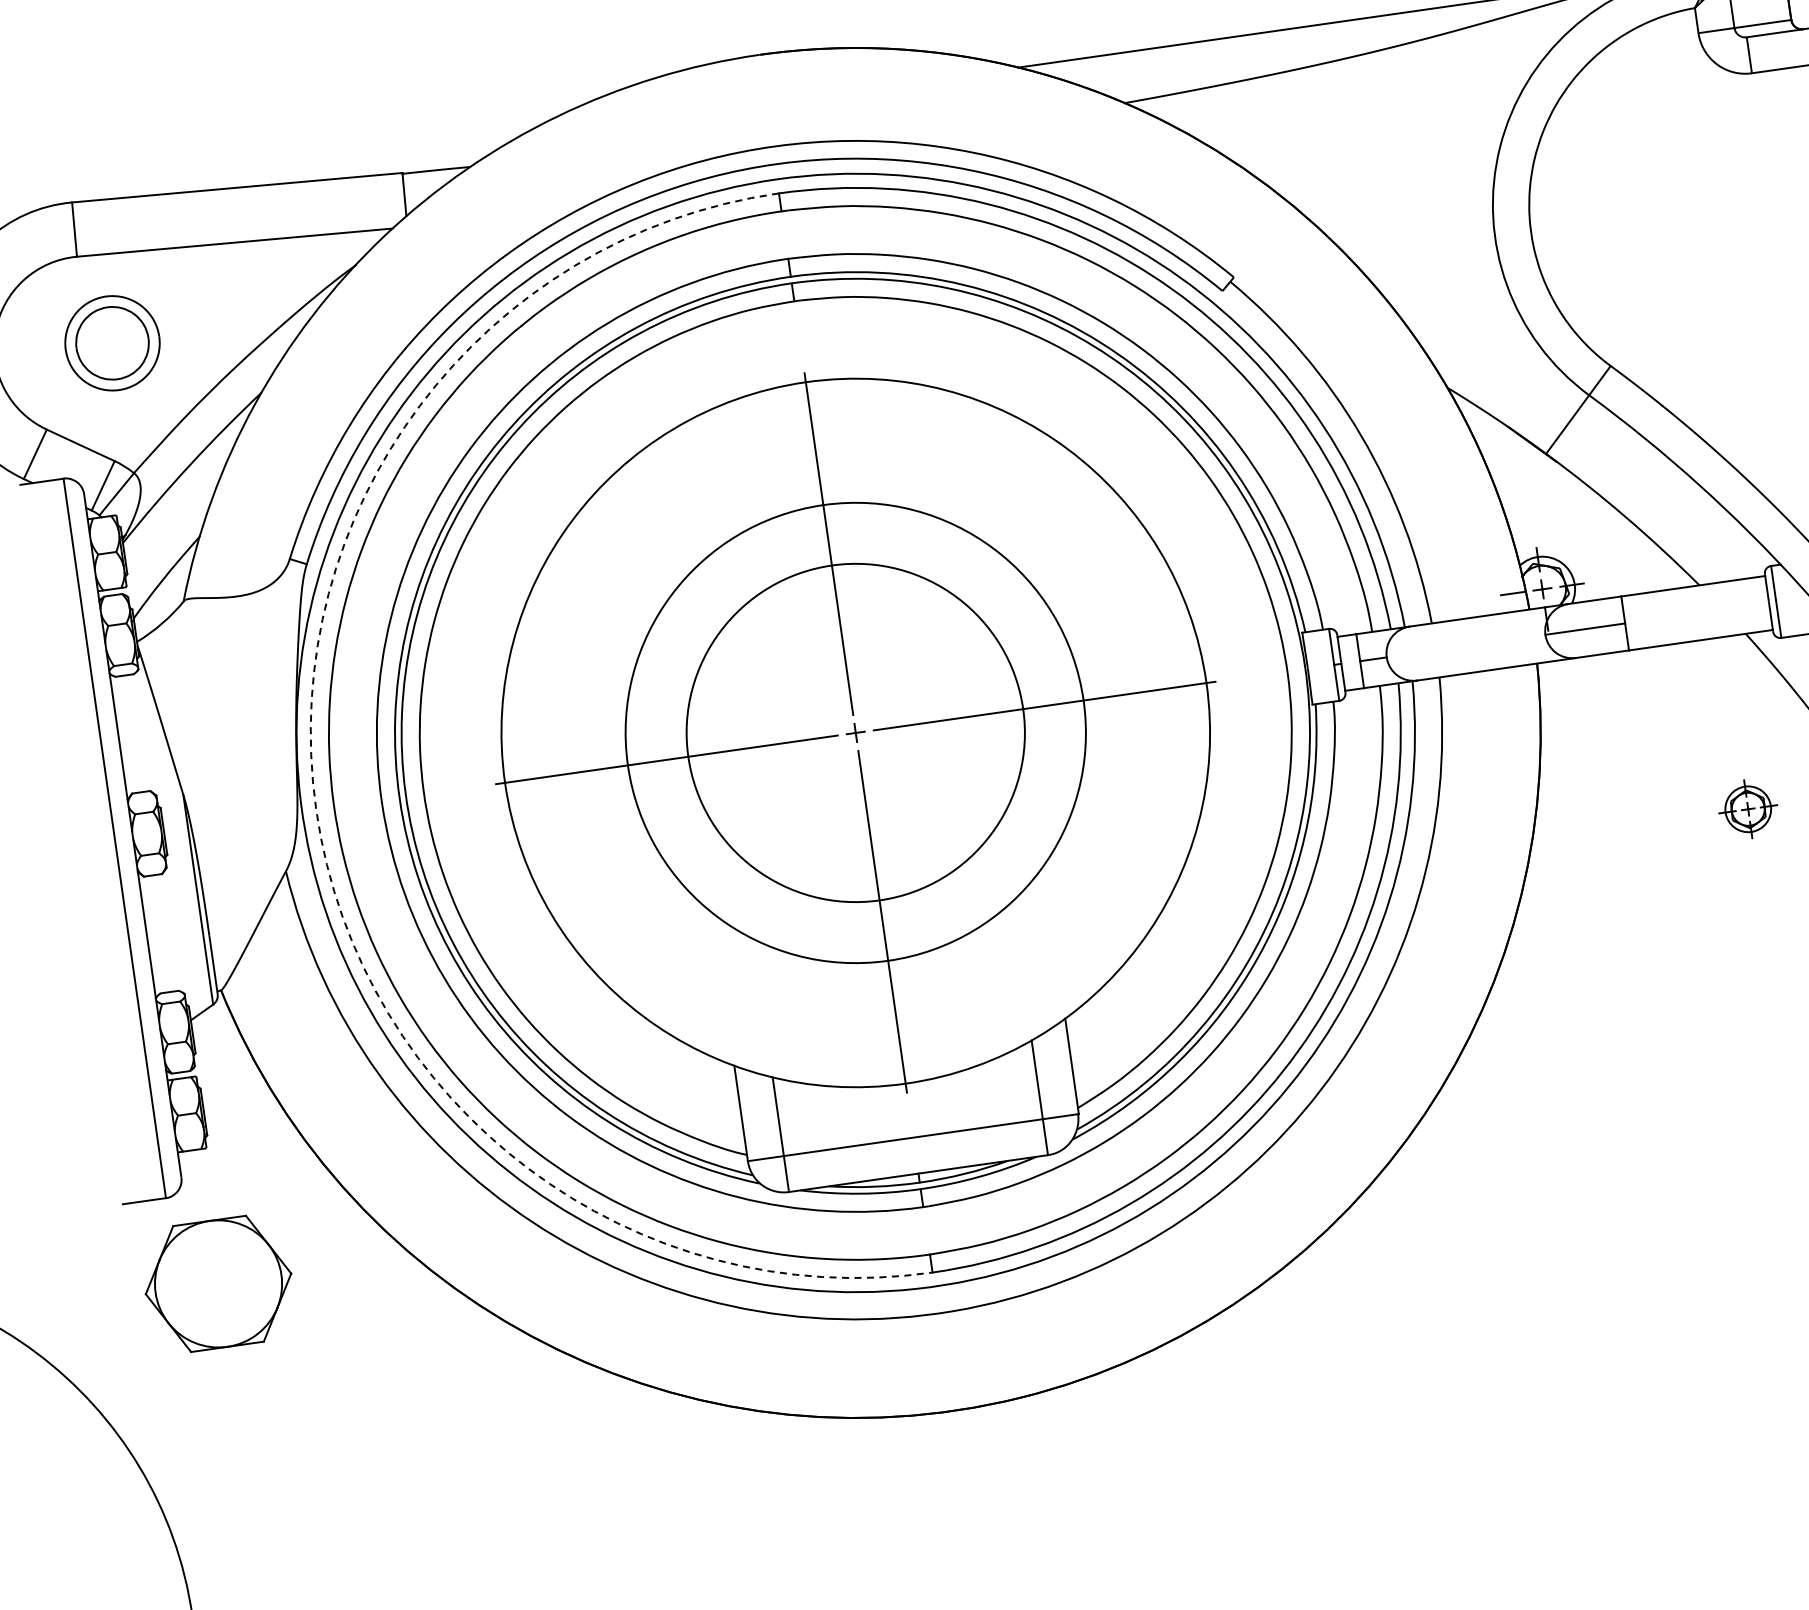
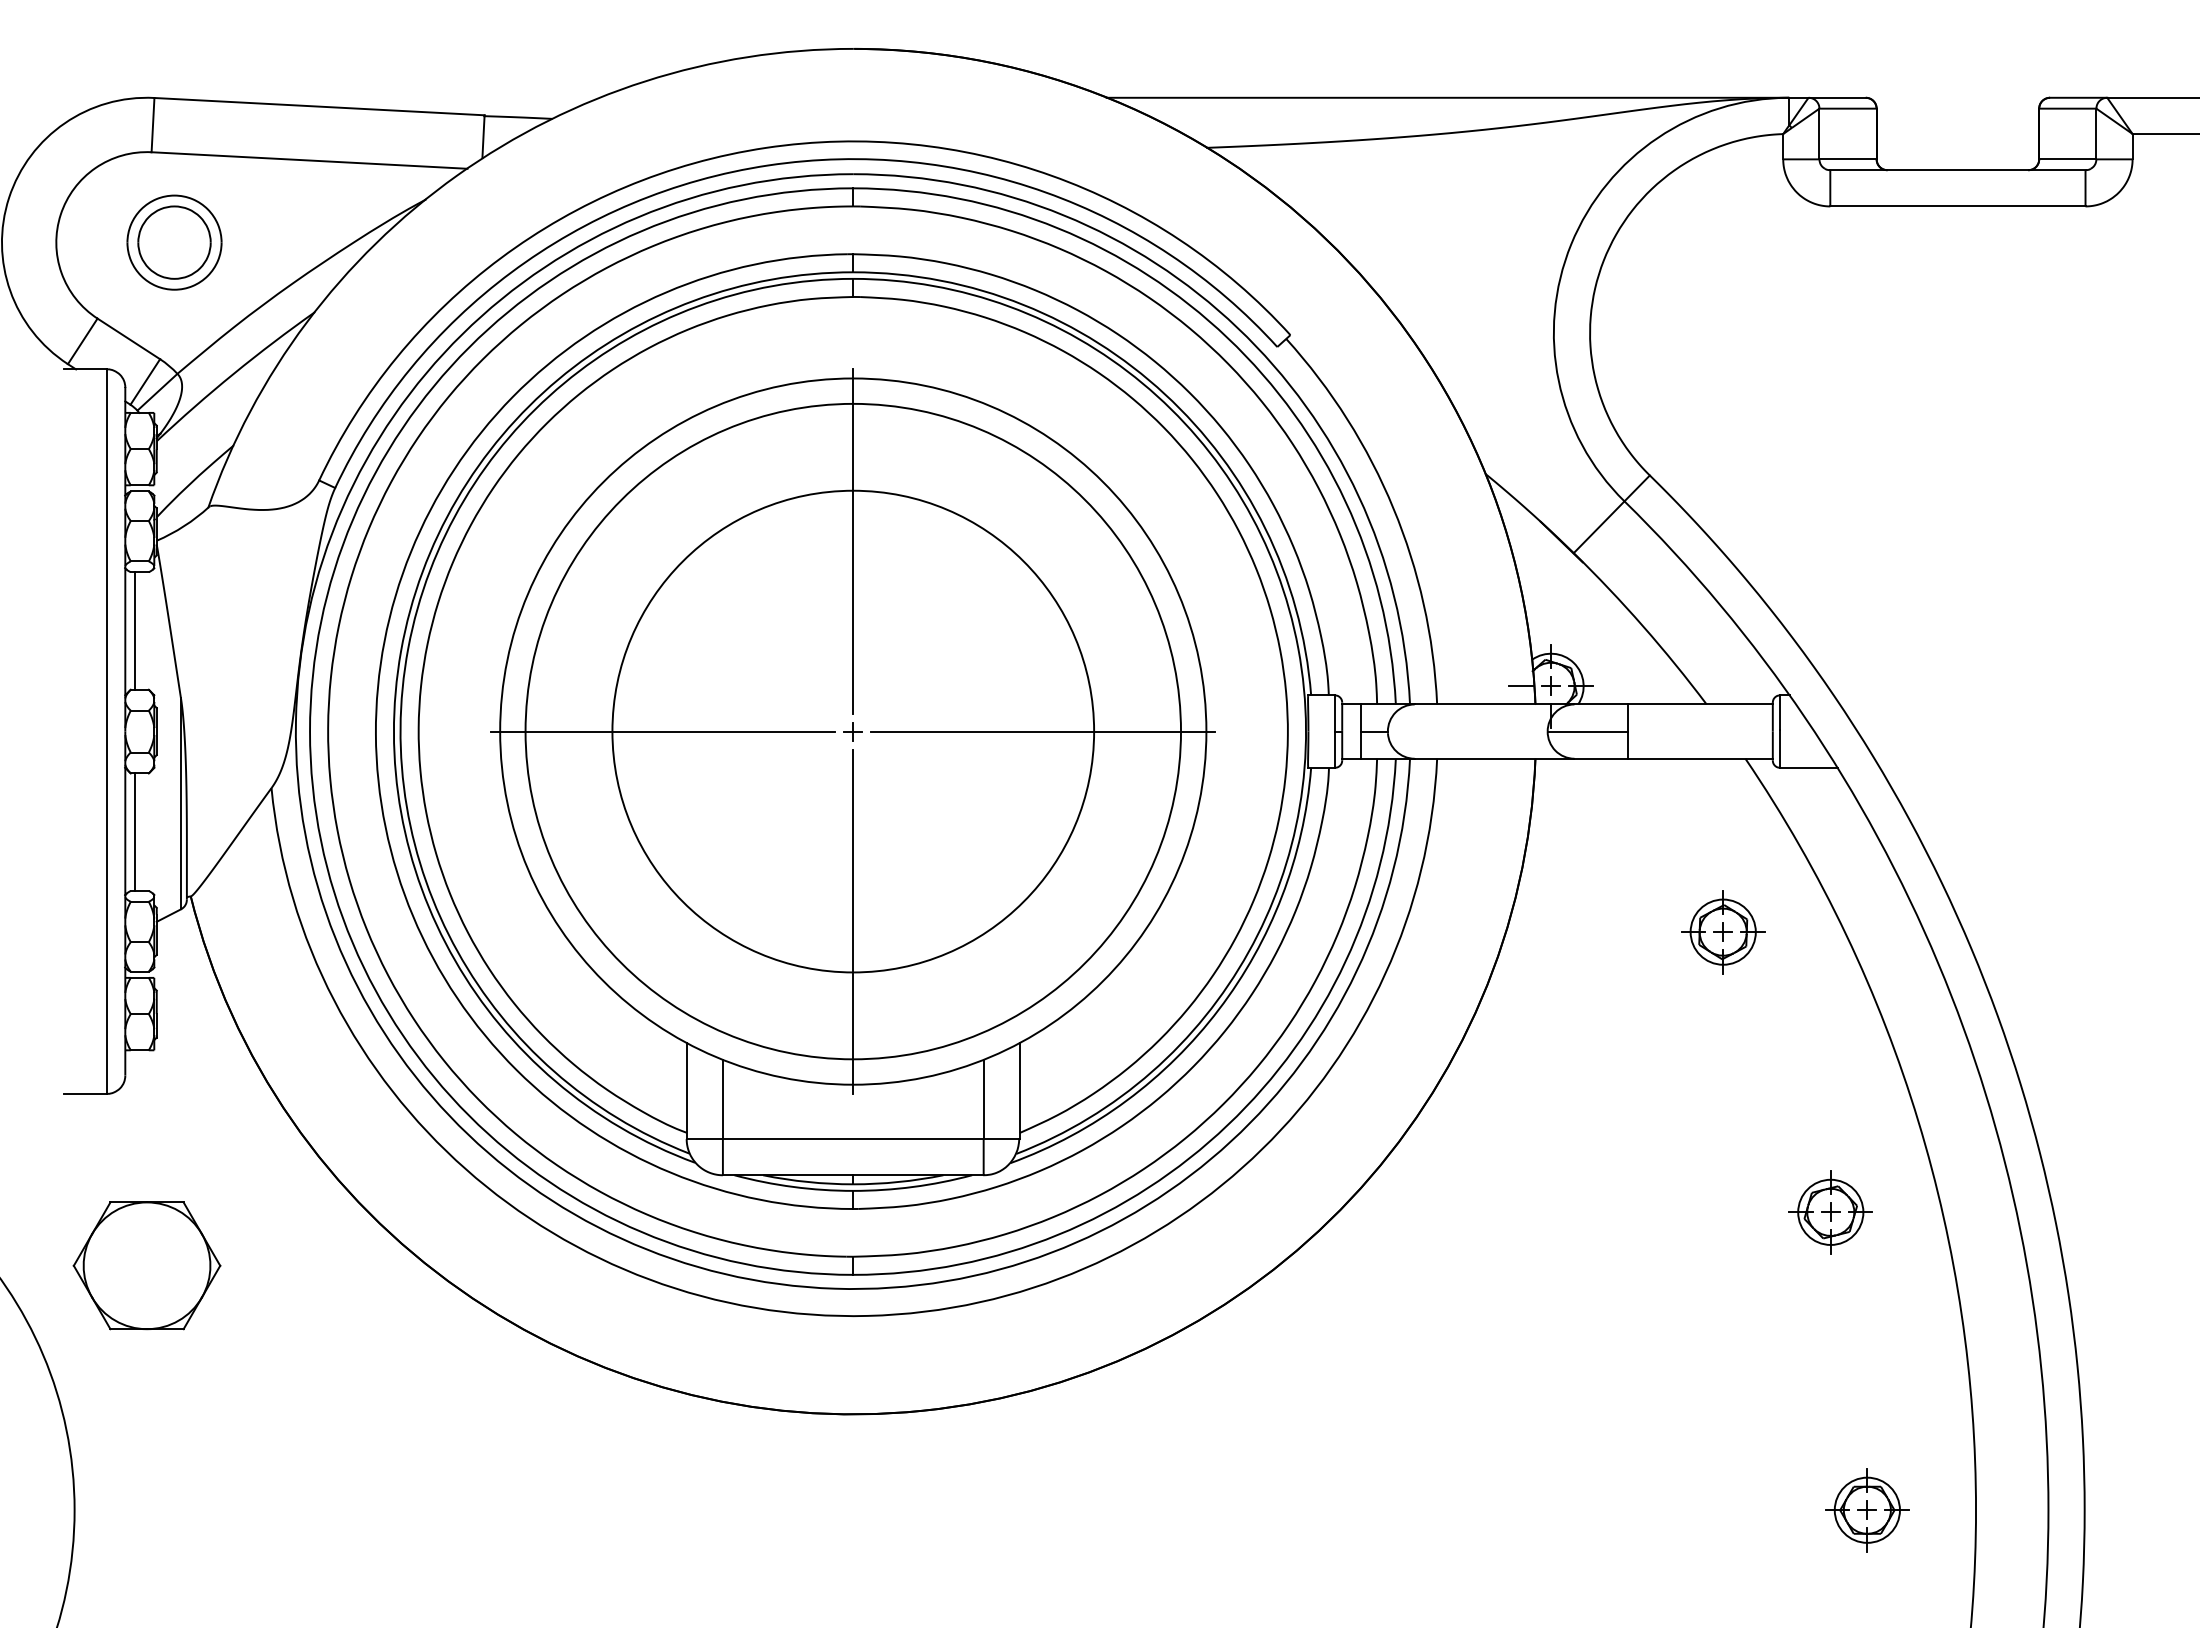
circle: (855, 732) -> (853, 731), size x1.43
circle: (855, 732) -> (853, 731), size x1.43
line: (128, 734) -> (135, 630), added
arc: (316, 809) -> (310, 731), dashed -> solid
part: (1748, 809) -> (1723, 932), size x1.43
line: (157, 933) -> (135, 831), added
part: (217, 1283) -> (146, 1265), moved

